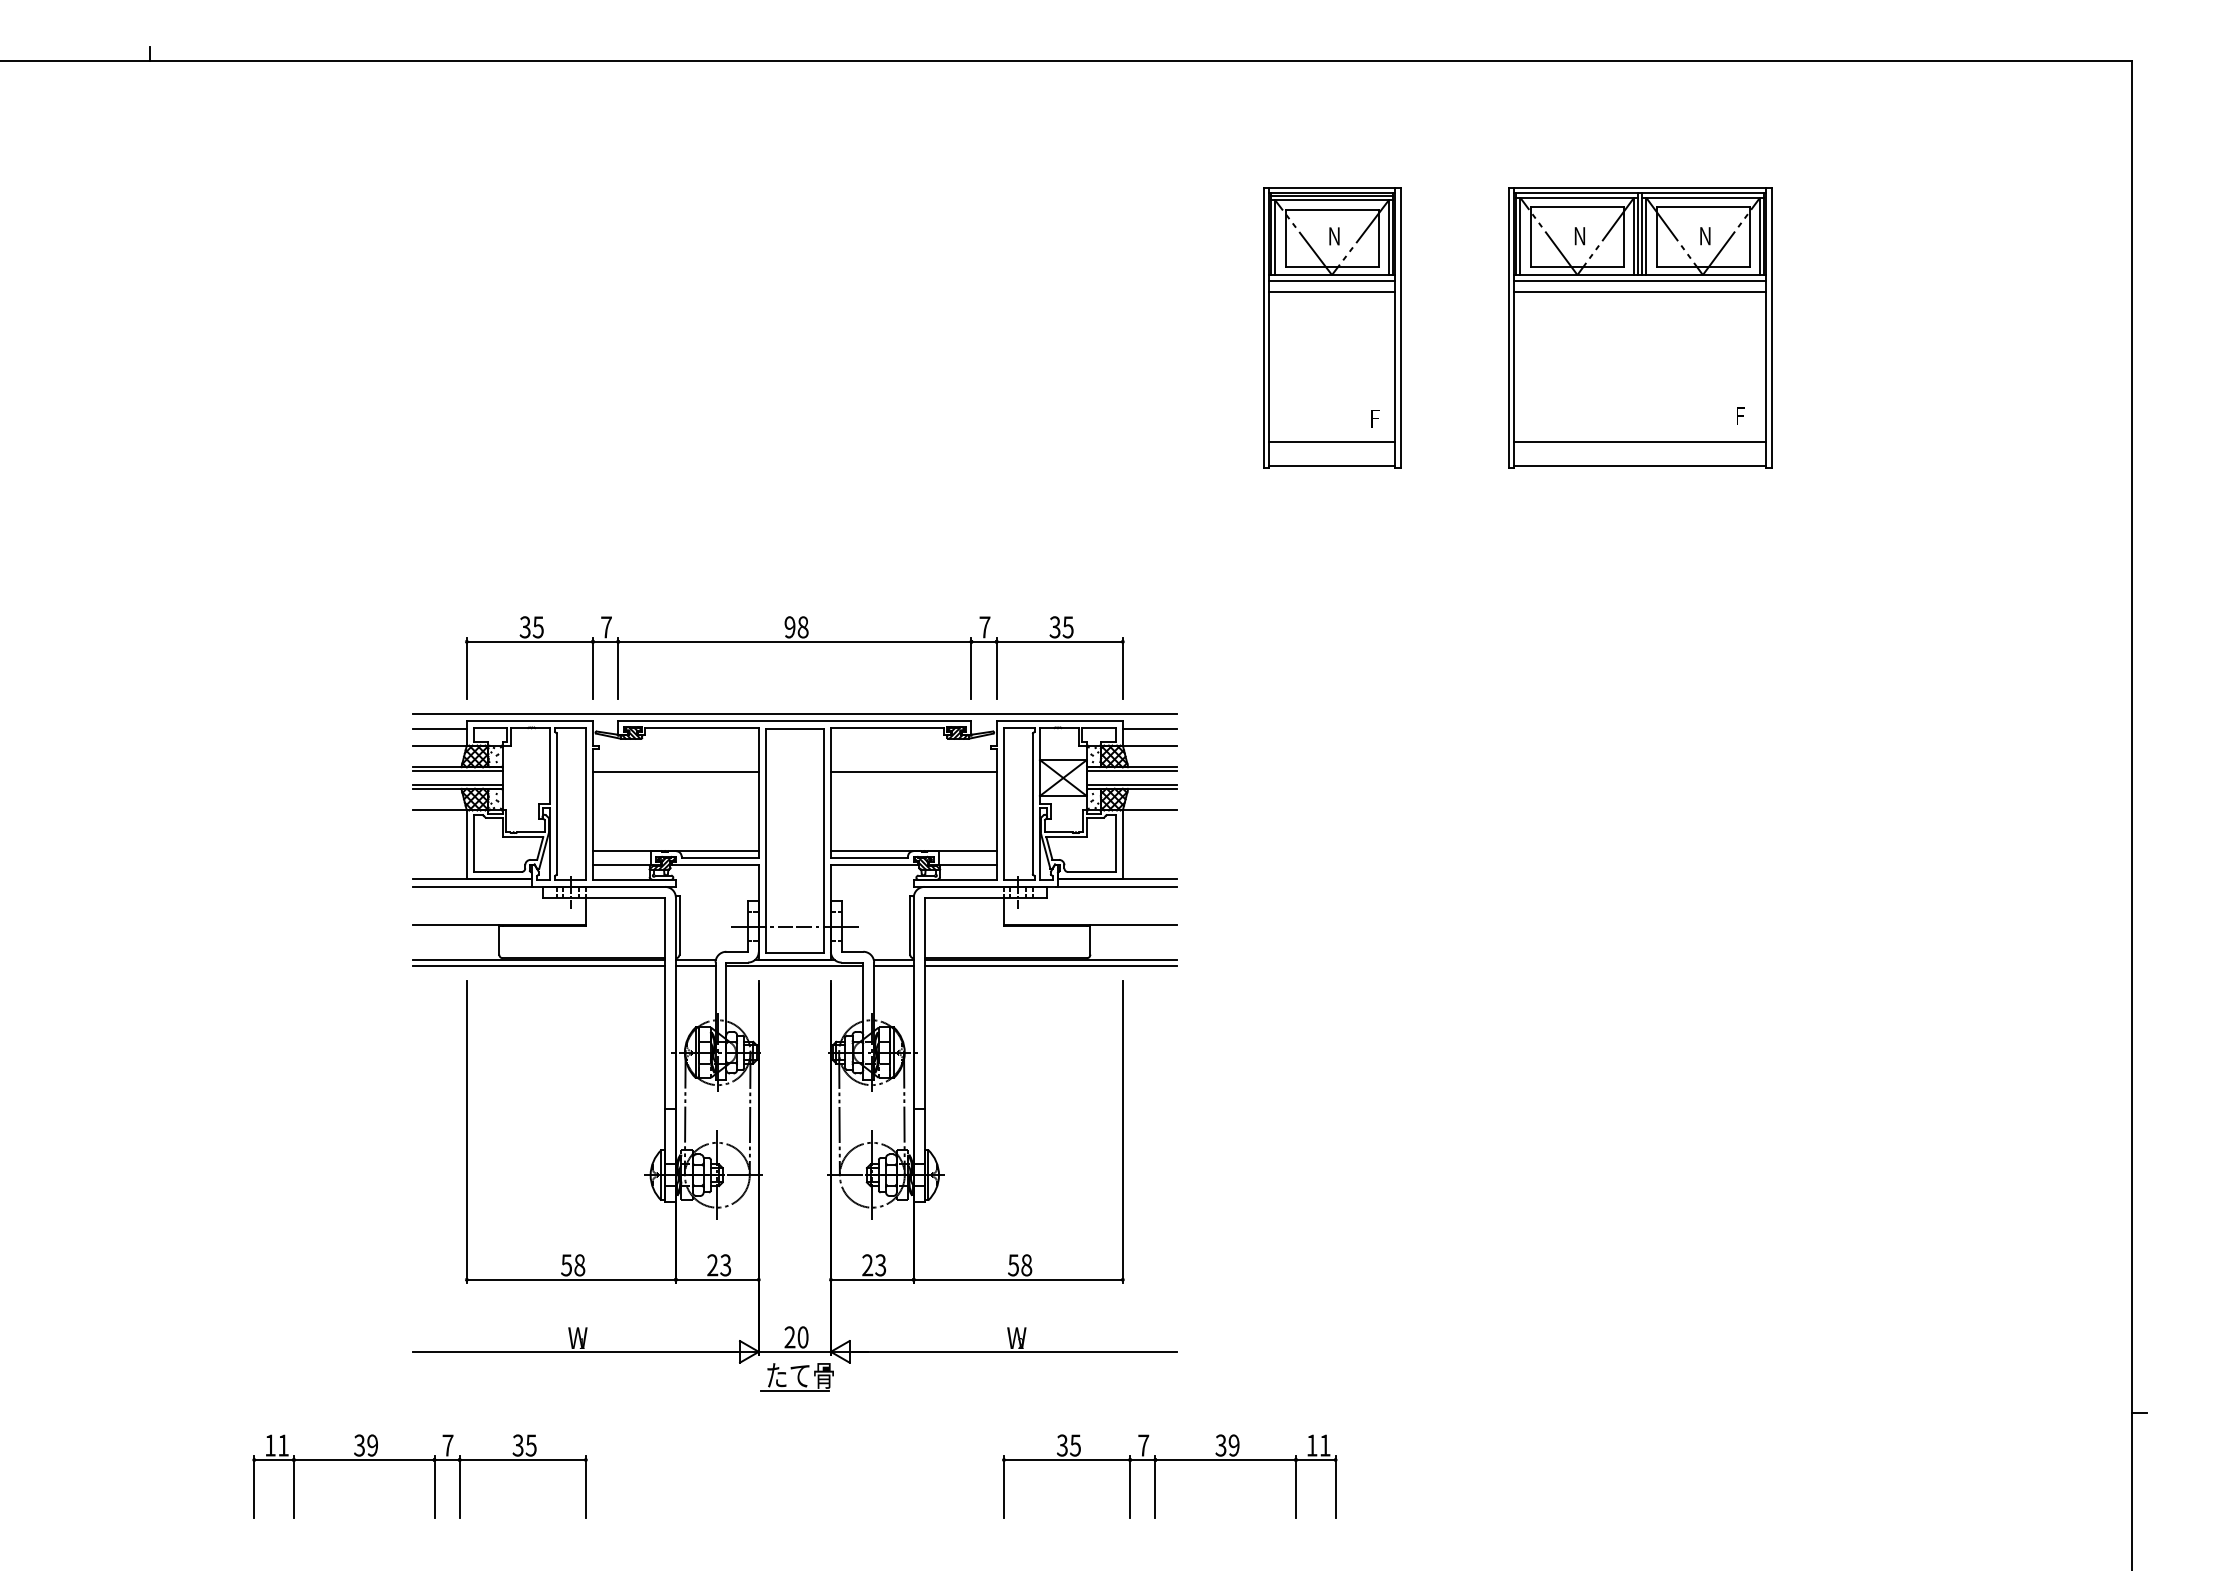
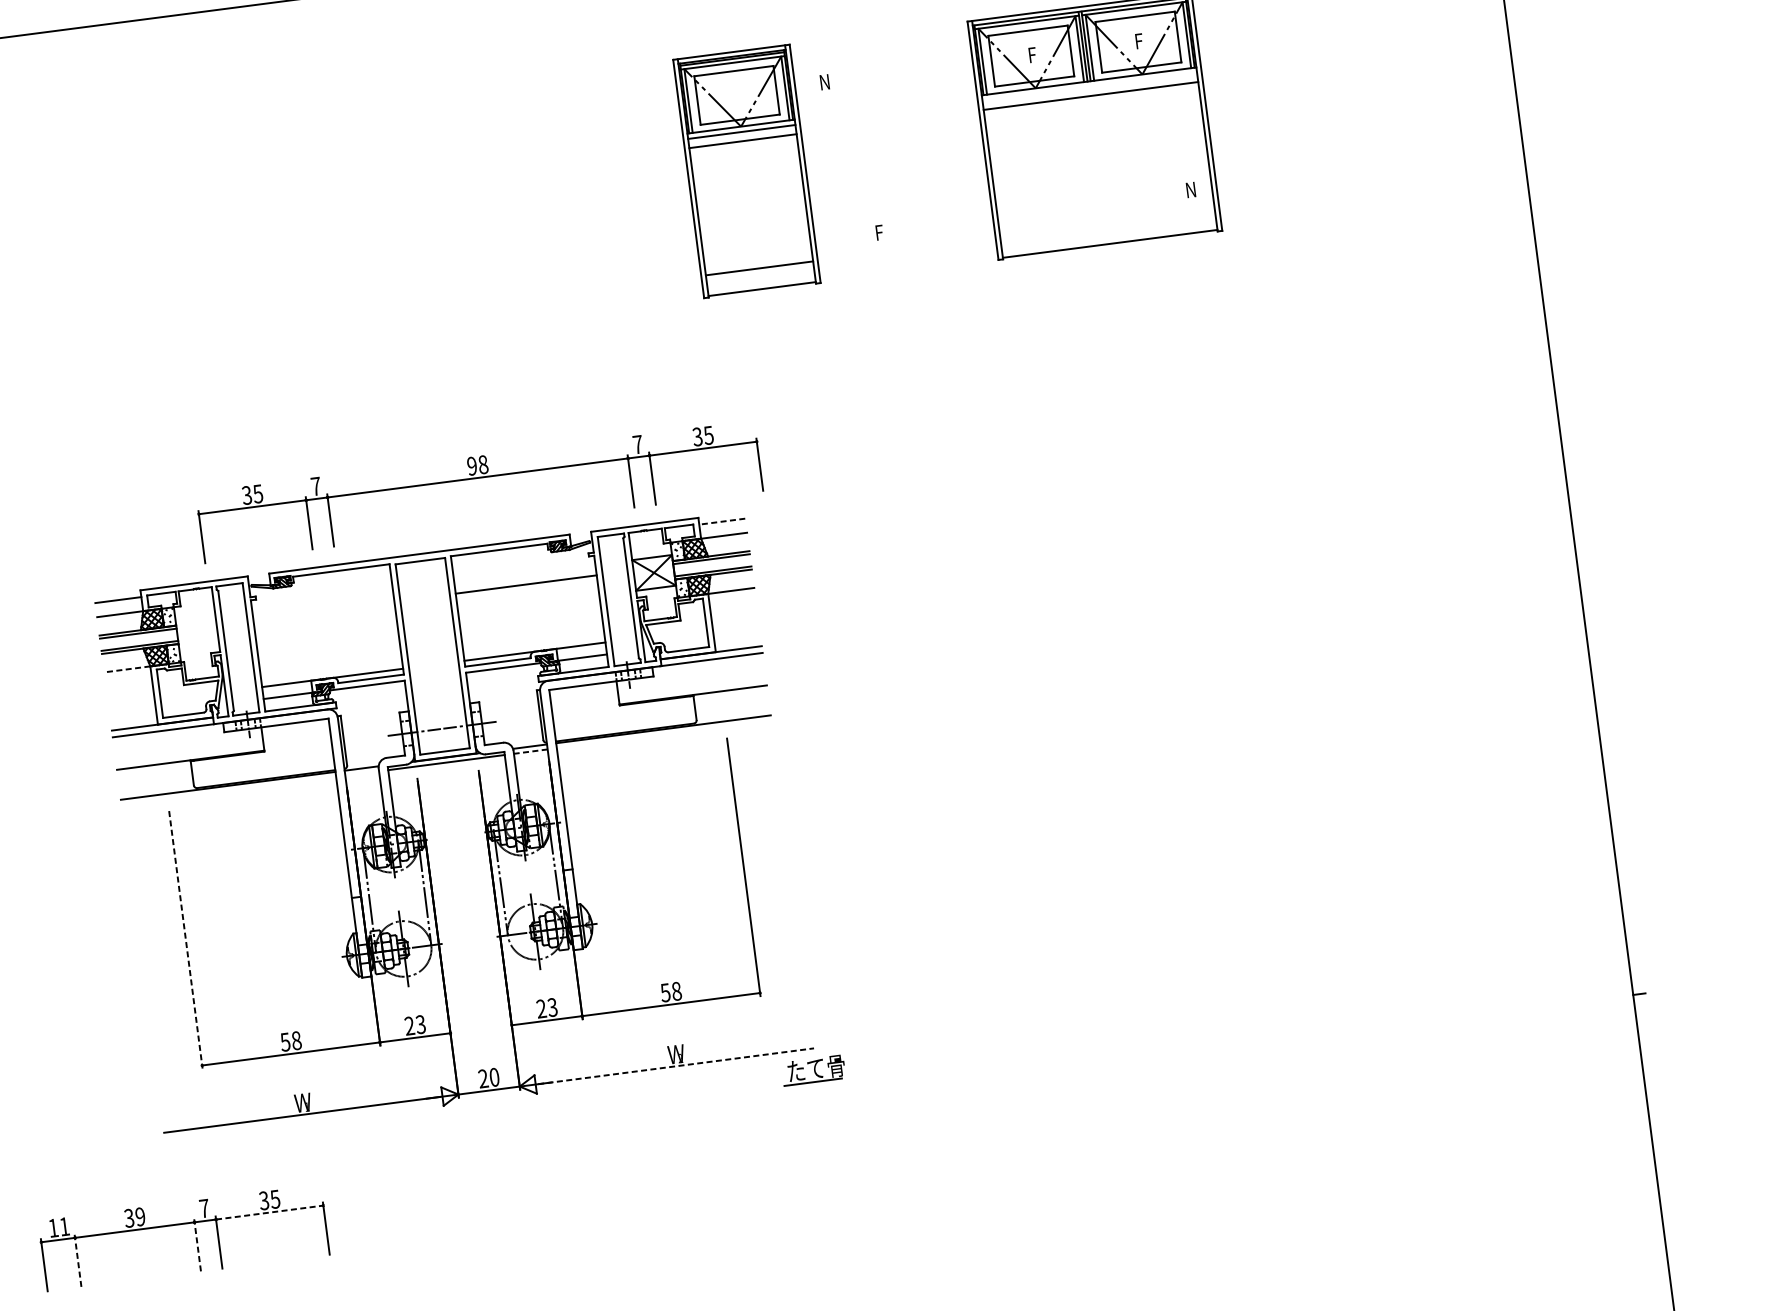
text: (1579, 236) -> (1033, 55), N -> F
text: (1705, 236) -> (1140, 41), N -> F
line: (1640, 281) -> (1090, 86), removed
part: (1332, 327) -> (747, 171), moved
text: (1741, 415) -> (1190, 189), F -> N
line: (1640, 441) -> (1107, 222), removed
part: (794, 642) -> (477, 478), moved
line: (794, 713) -> (418, 547), removed
line: (1149, 729) -> (721, 522), solid -> dashed
line: (675, 772) -> (323, 611), removed
line: (439, 810) -> (127, 669), solid -> dashed
line: (538, 966) -> (228, 791), removed
line: (695, 966) -> (362, 773), removed
line: (893, 966) -> (530, 751), solid -> dashed
line: (1050, 966) -> (663, 734), removed
line: (466, 1132) -> (185, 940), solid -> dashed
line: (1015, 1351) -> (676, 1065), solid -> dashed
part: (796, 1377) -> (813, 1070), moved
line: (523, 1460) -> (270, 1212), solid -> dashed
part: (1155, 1476) -> (809, 1156), removed
line: (293, 1487) -> (77, 1261), solid -> dashed
line: (434, 1487) -> (197, 1245), solid -> dashed

